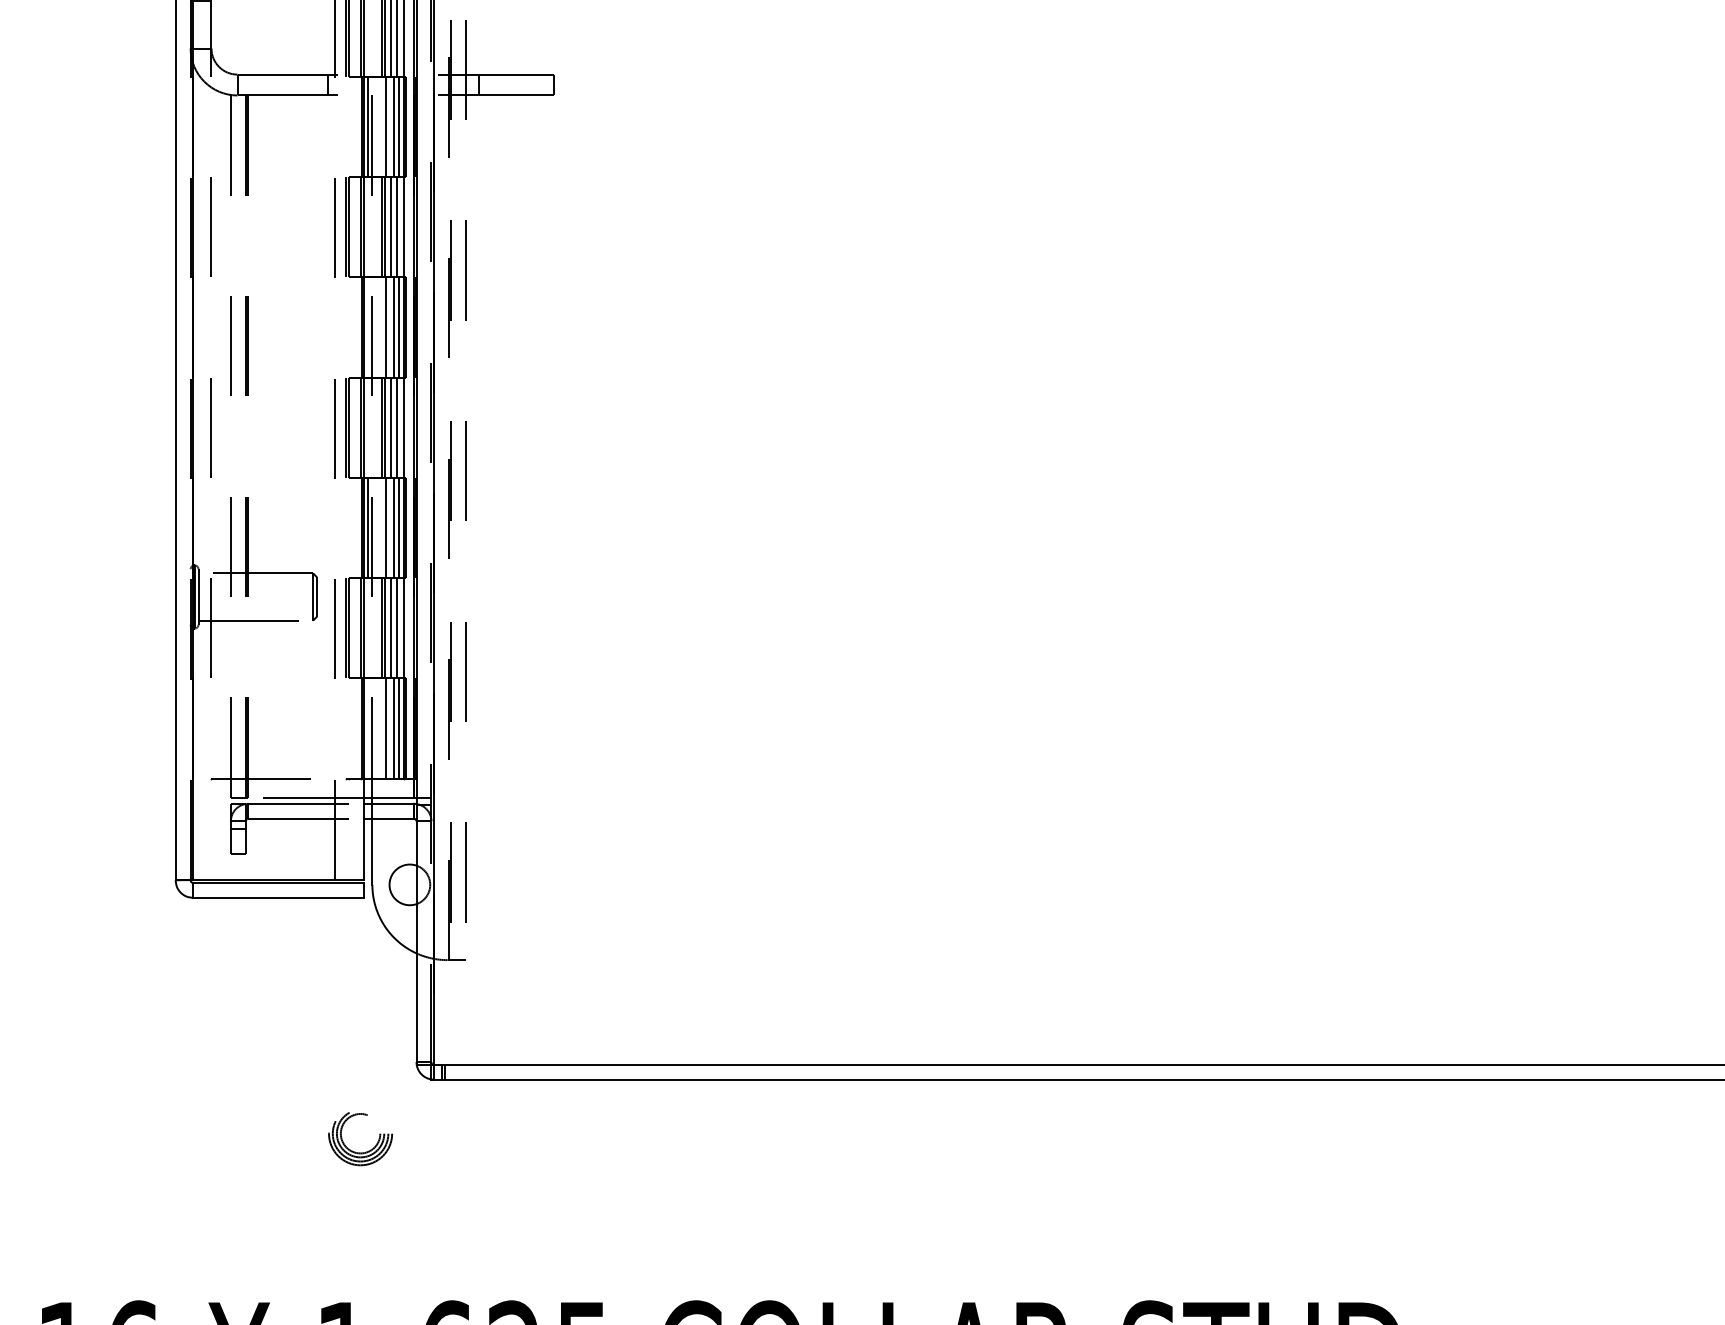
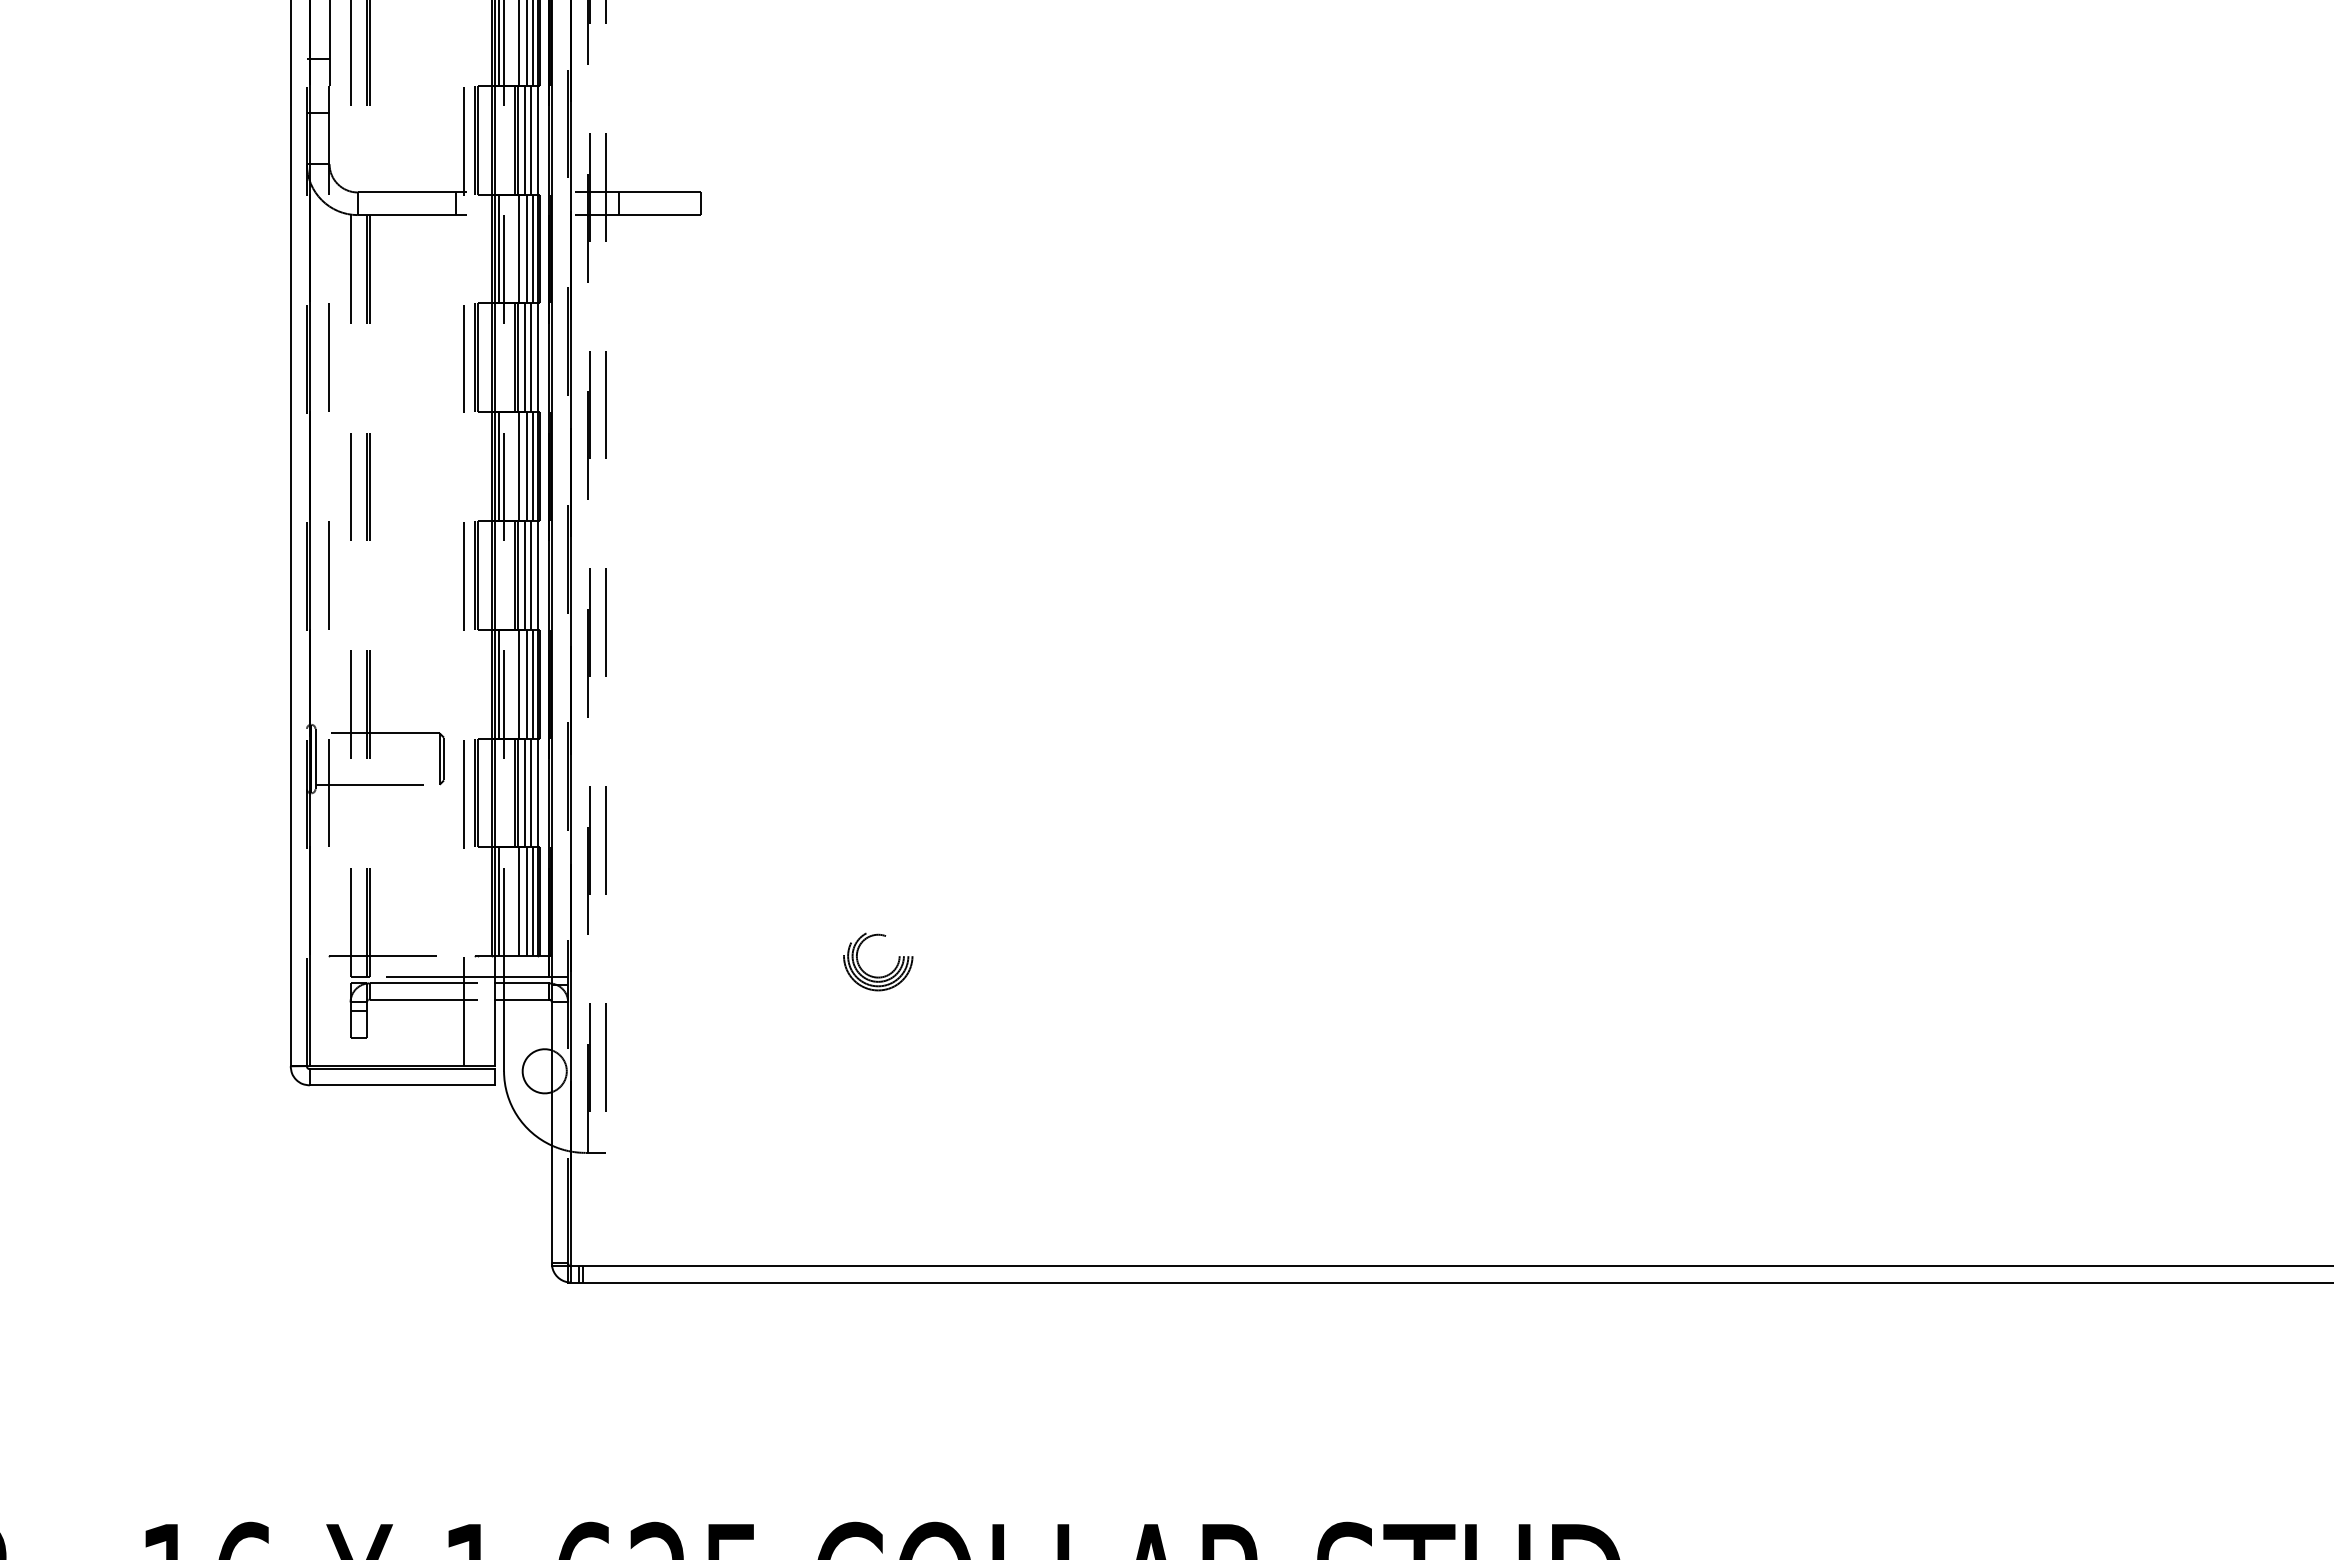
line: (367, 327) -> (498, 466), added
line: (367, 728) -> (498, 901), added
part: (360, 1152) -> (878, 976), moved

